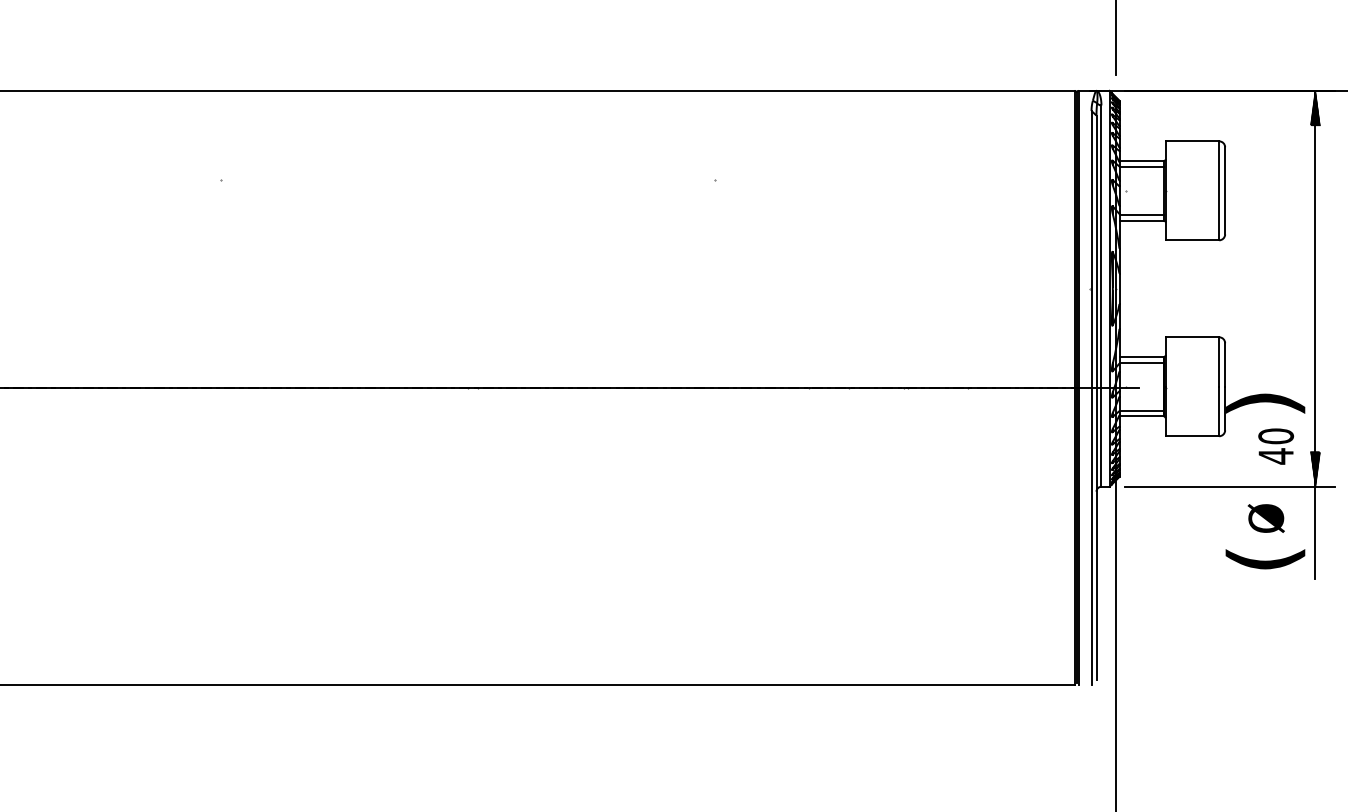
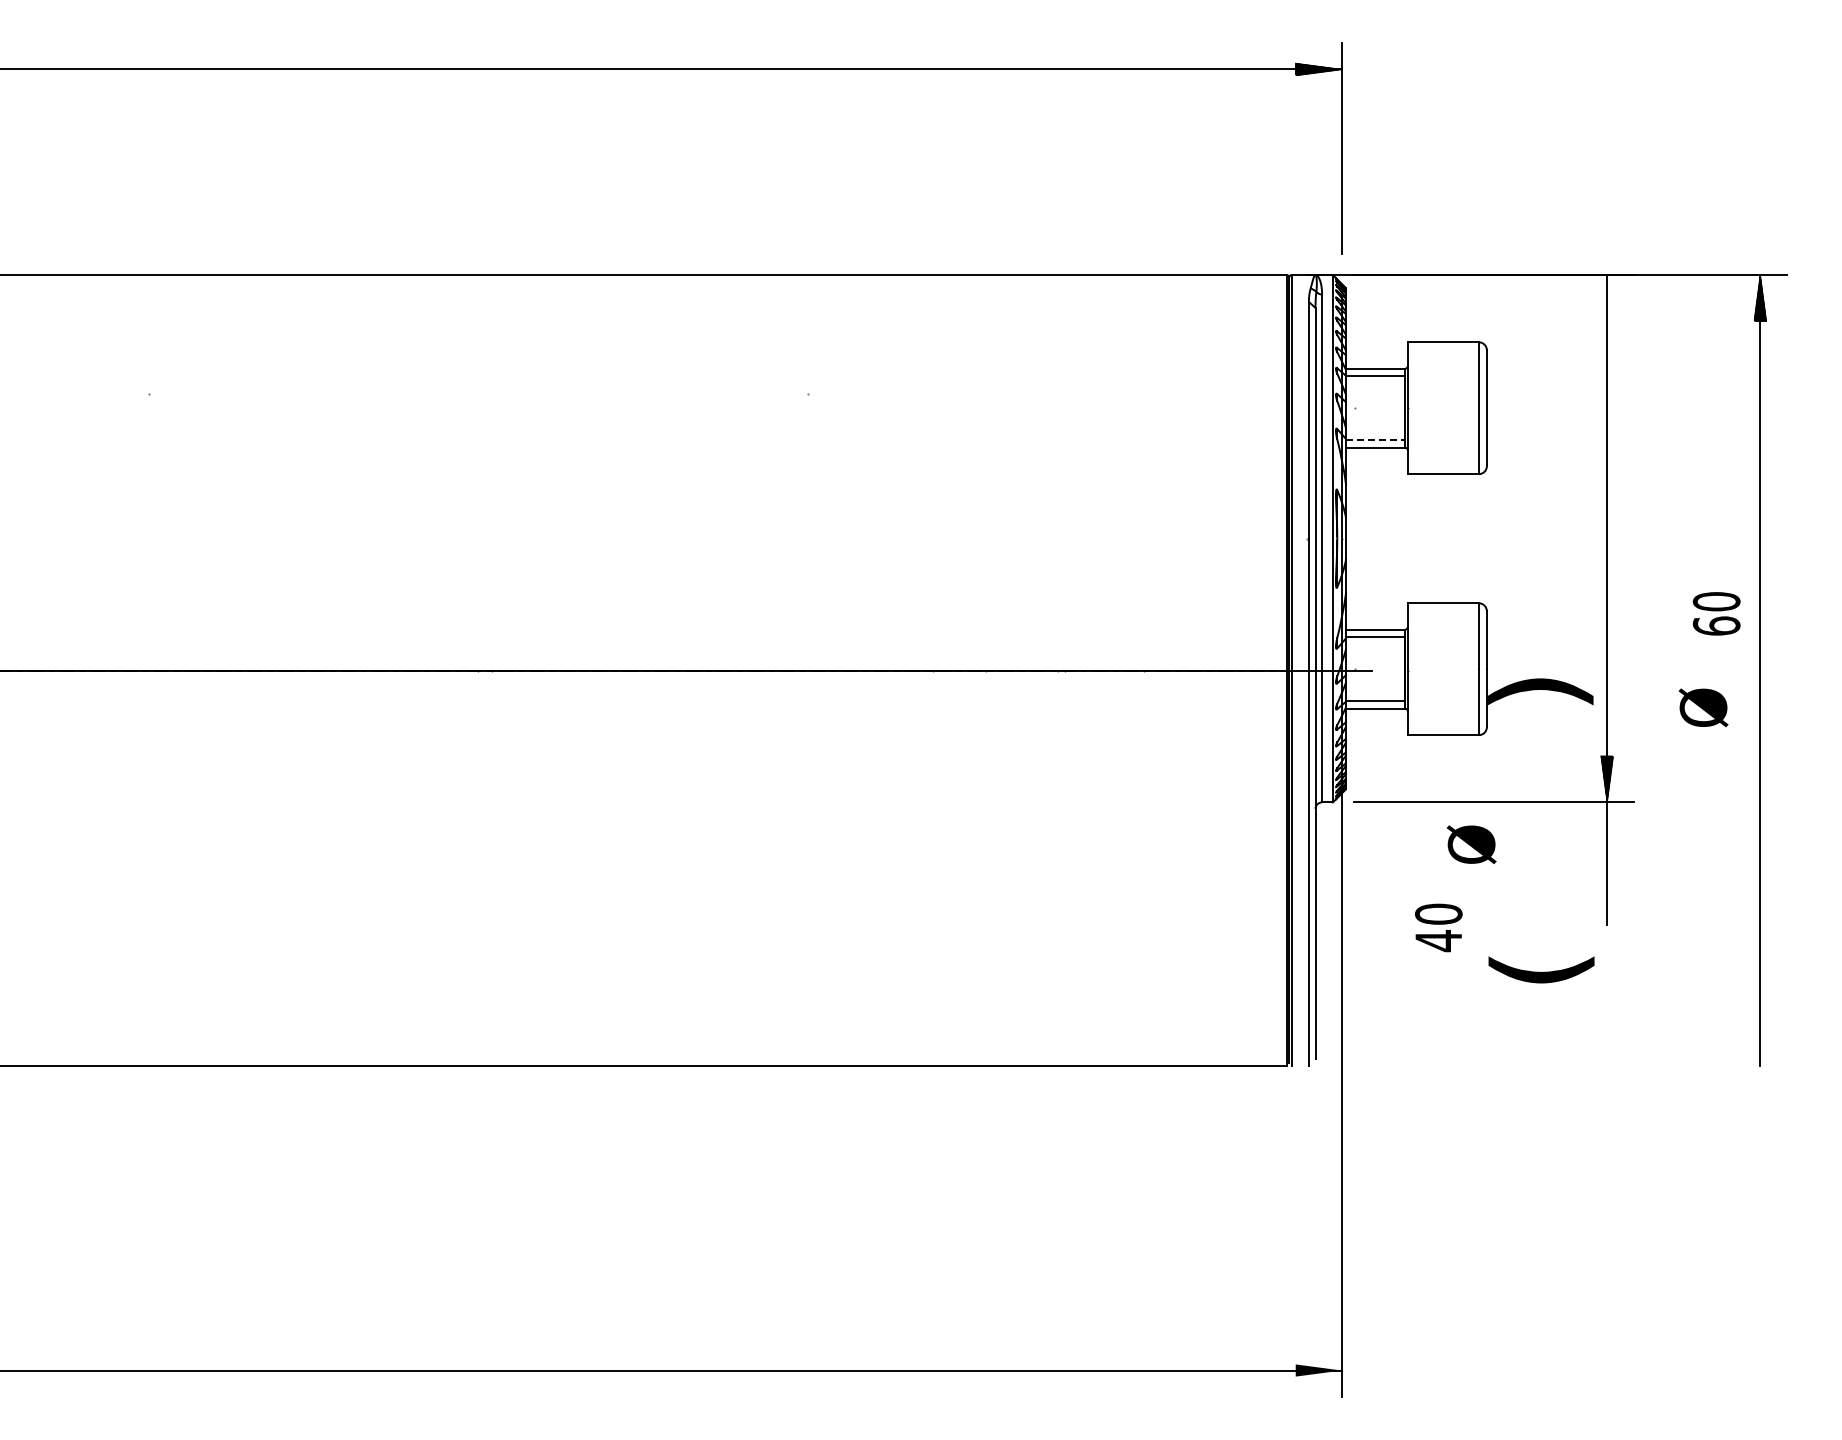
hatch: (1315, 108) -> (1607, 298), removed
line: (1142, 215) -> (1376, 440), solid -> dashed
text: (1275, 446) -> (1438, 927), moved
text: (1266, 518) -> (1471, 844), moved
text: (1265, 558) -> (1541, 969), moved

